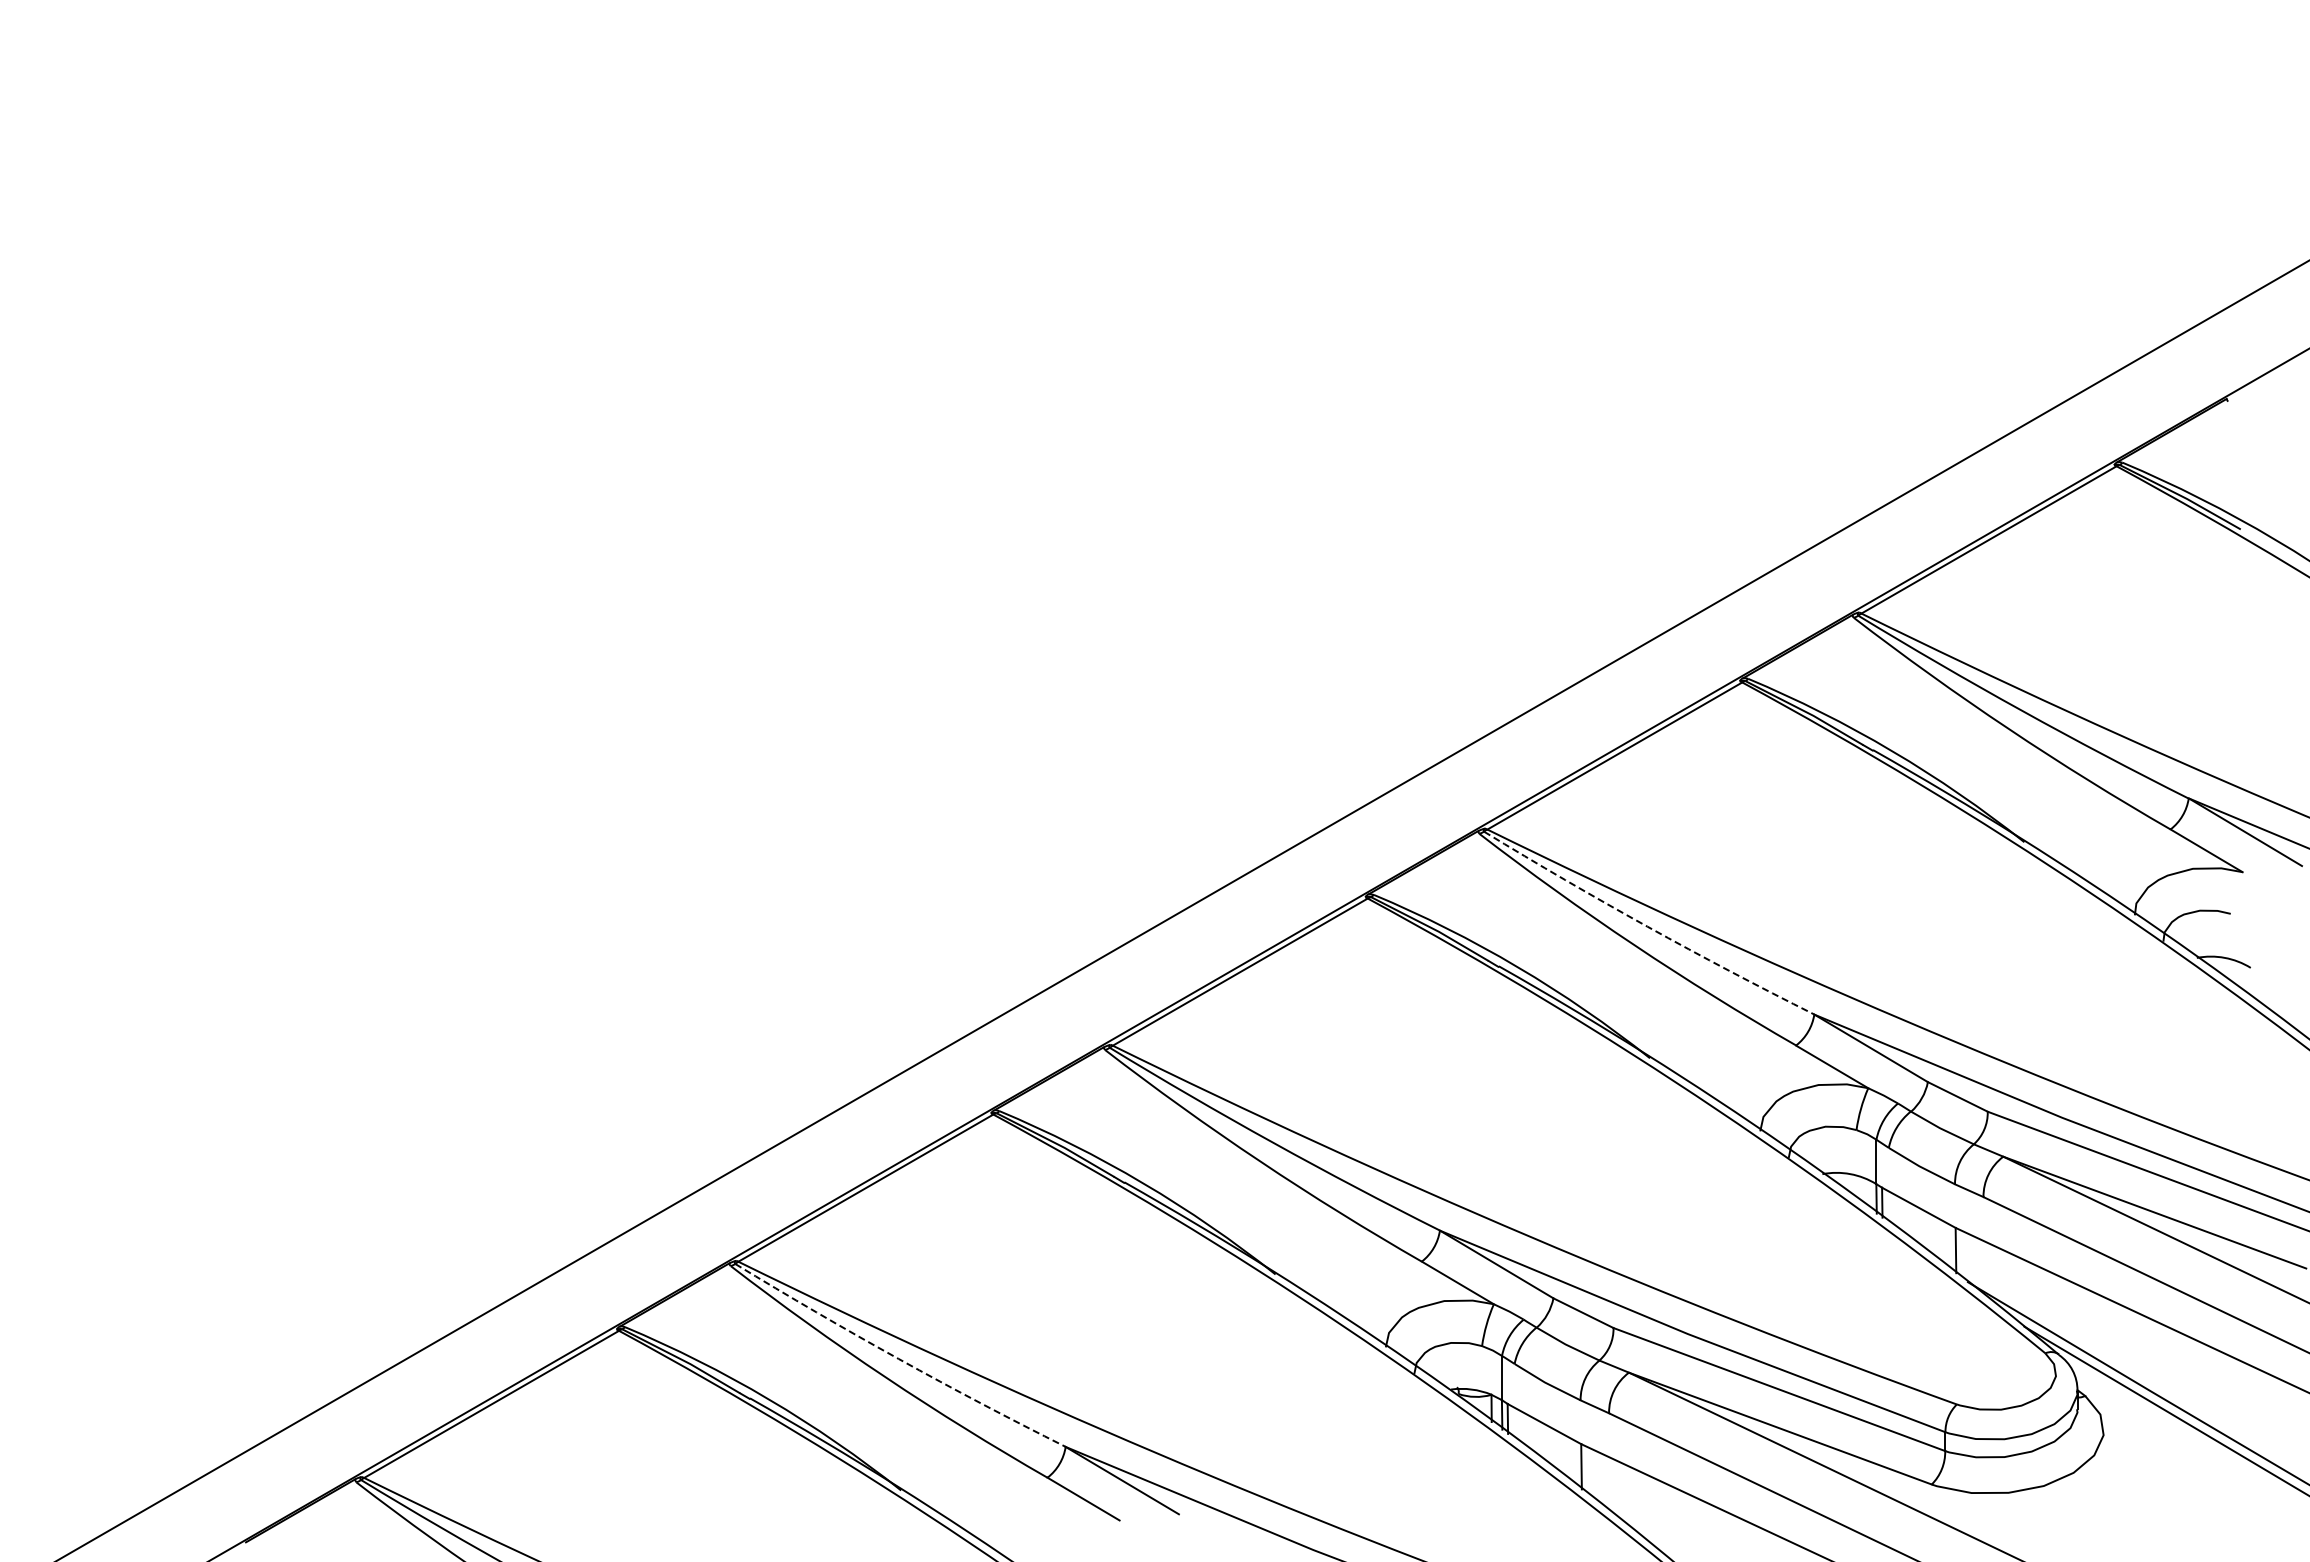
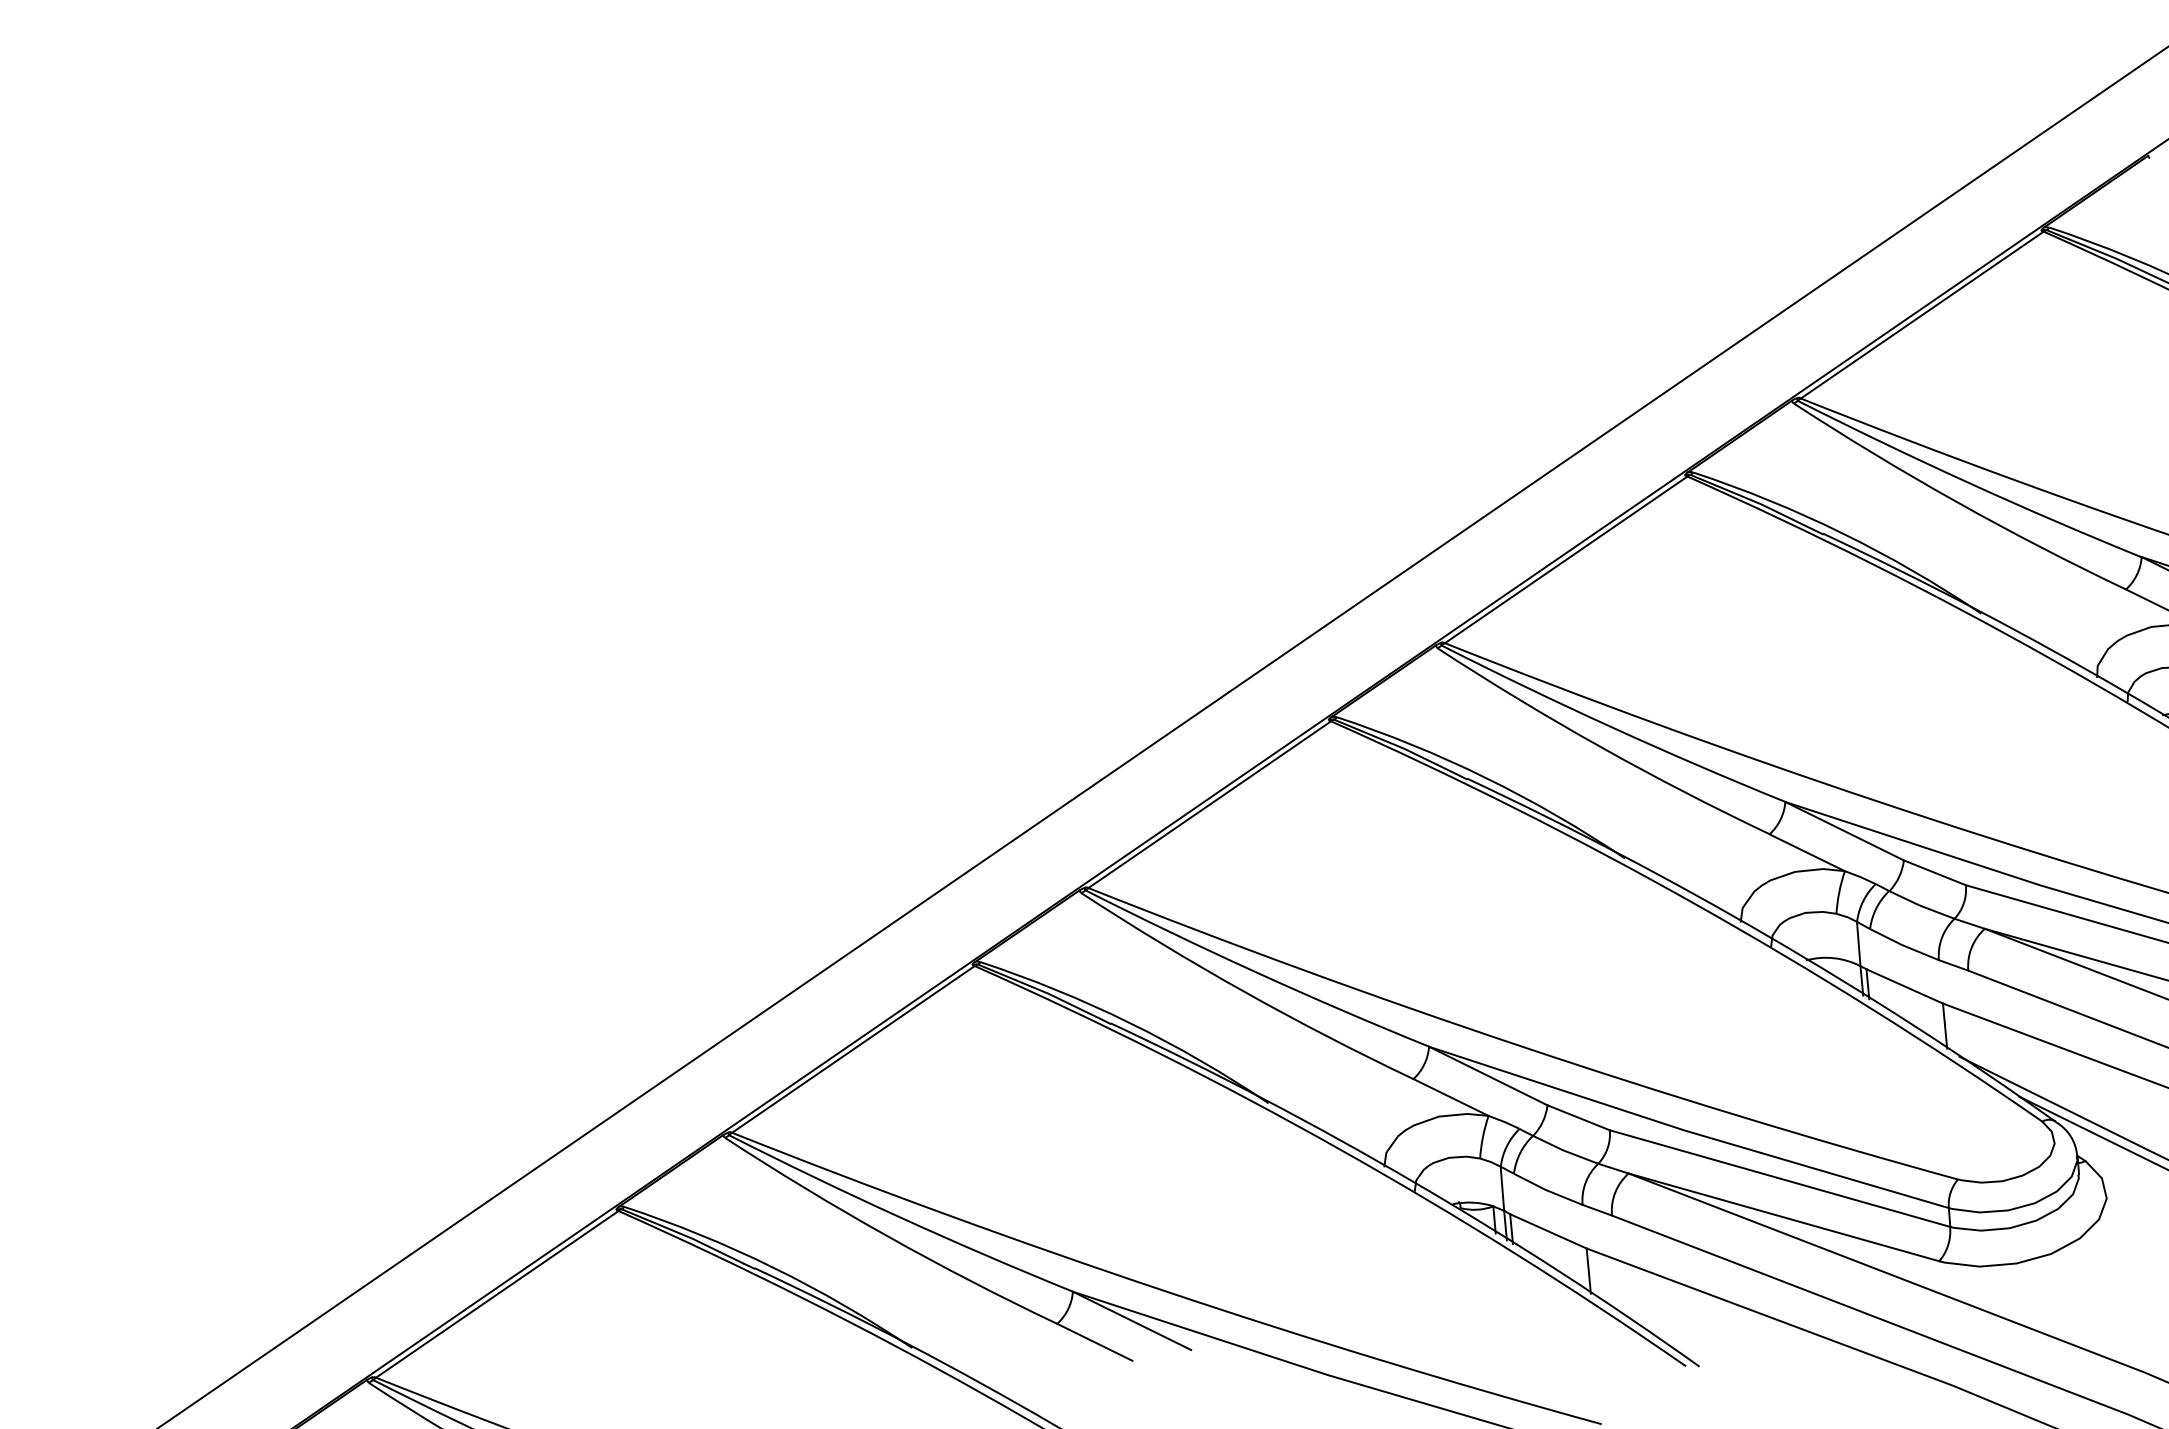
arc: (1647, 926) -> (1612, 727), dashed -> solid
arc: (898, 1358) -> (899, 1216), dashed -> solid

